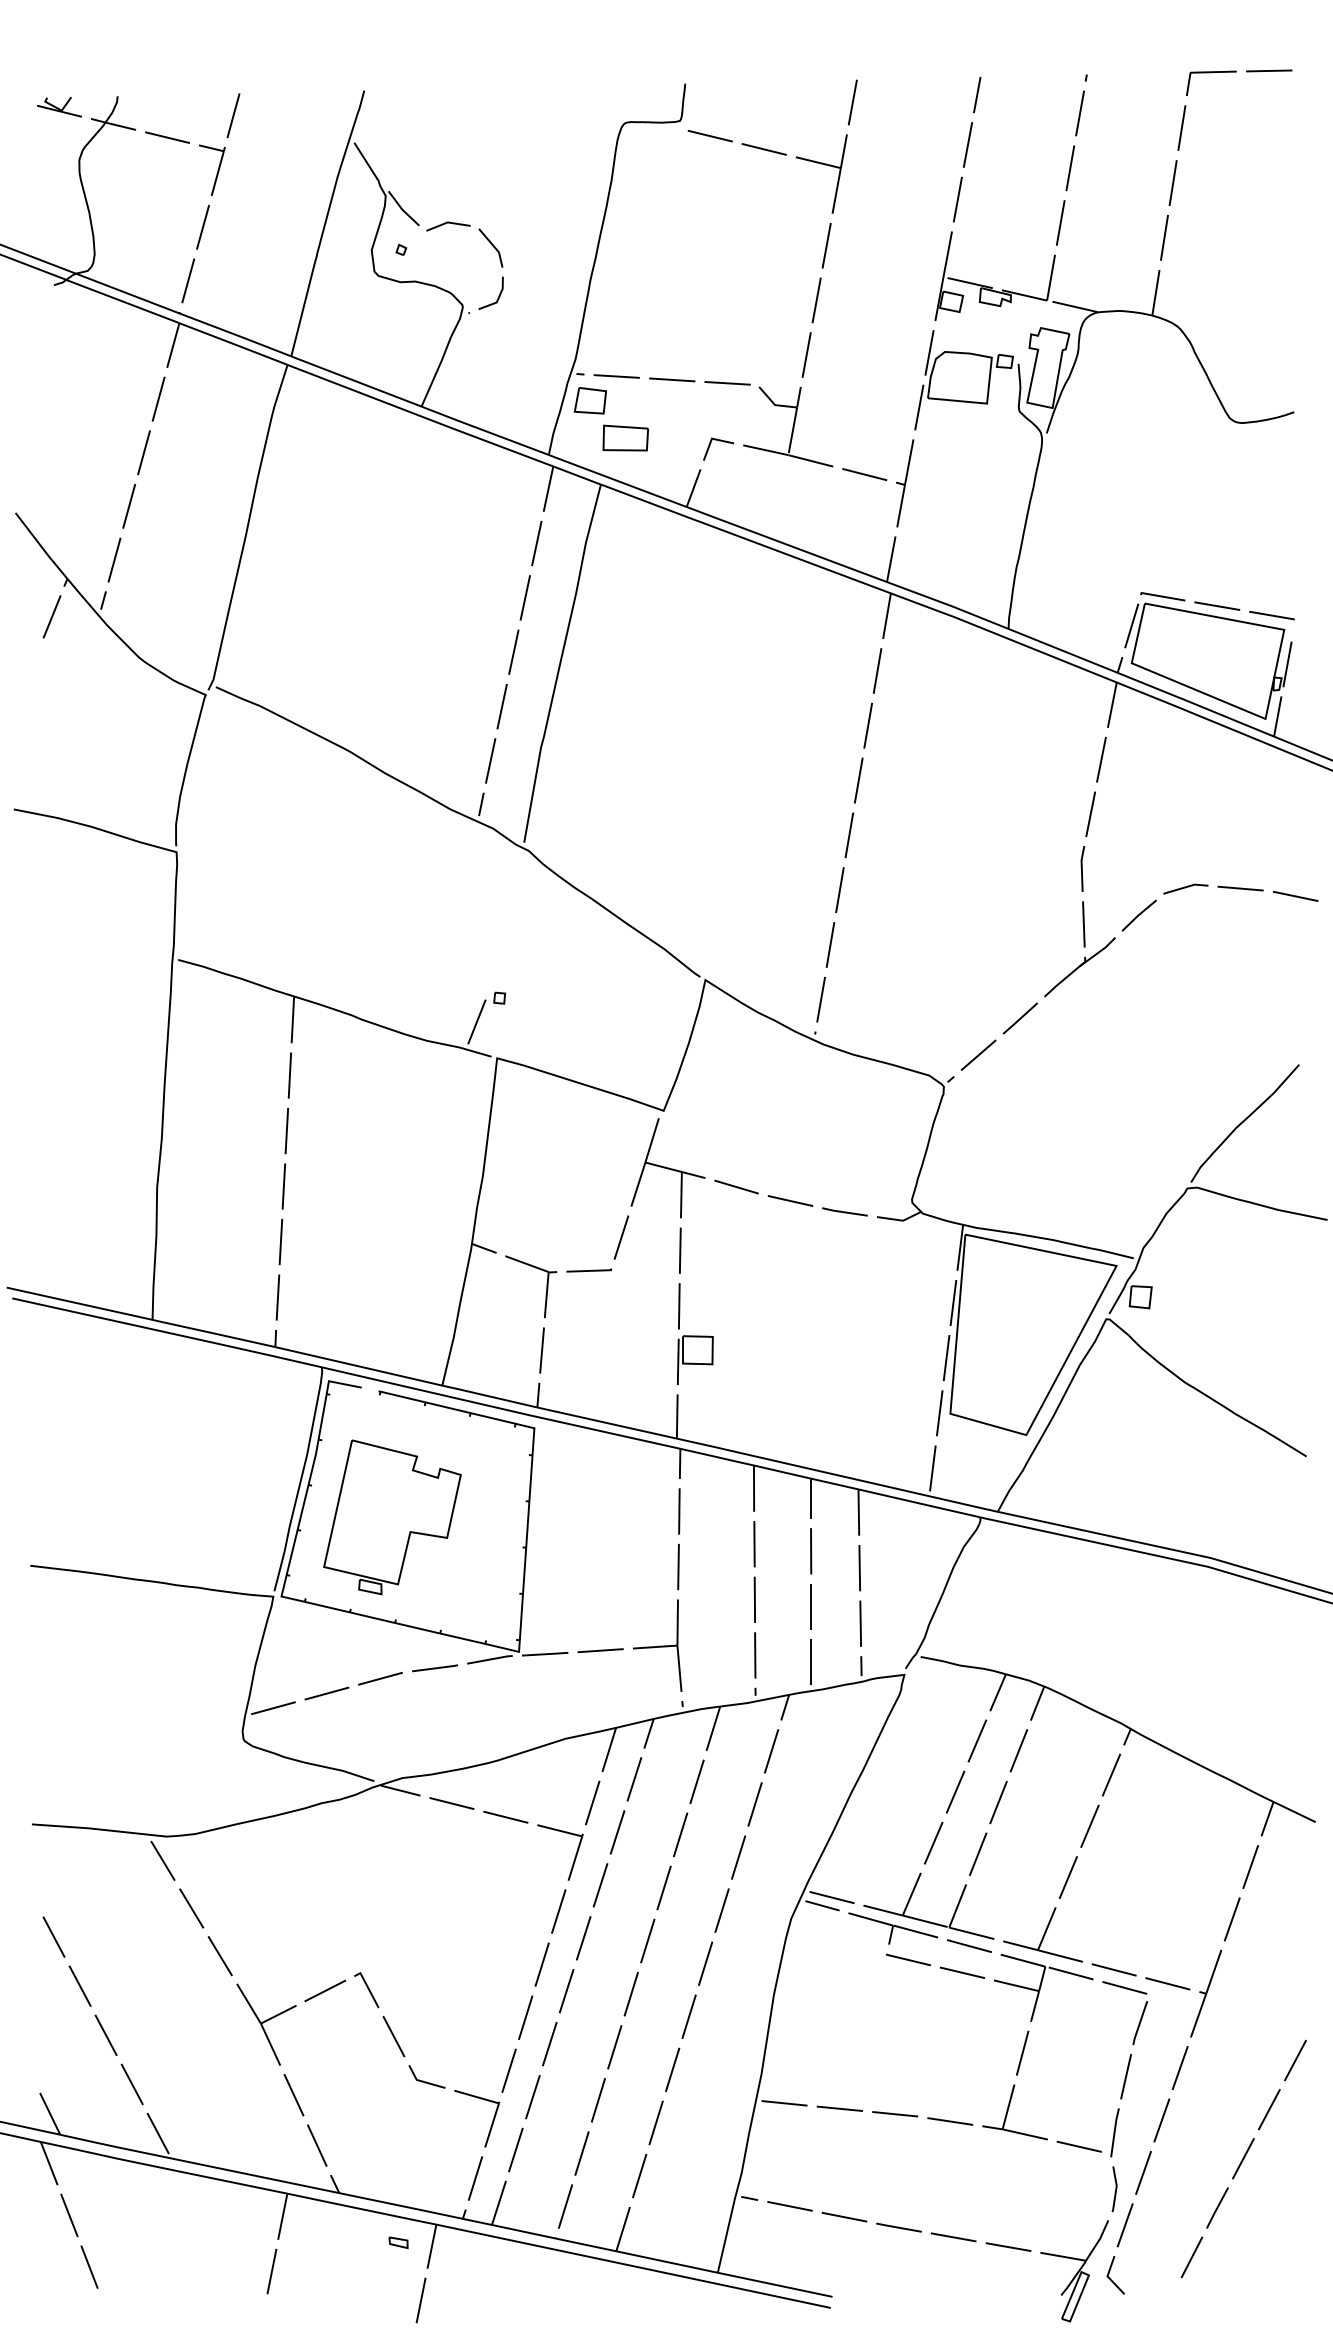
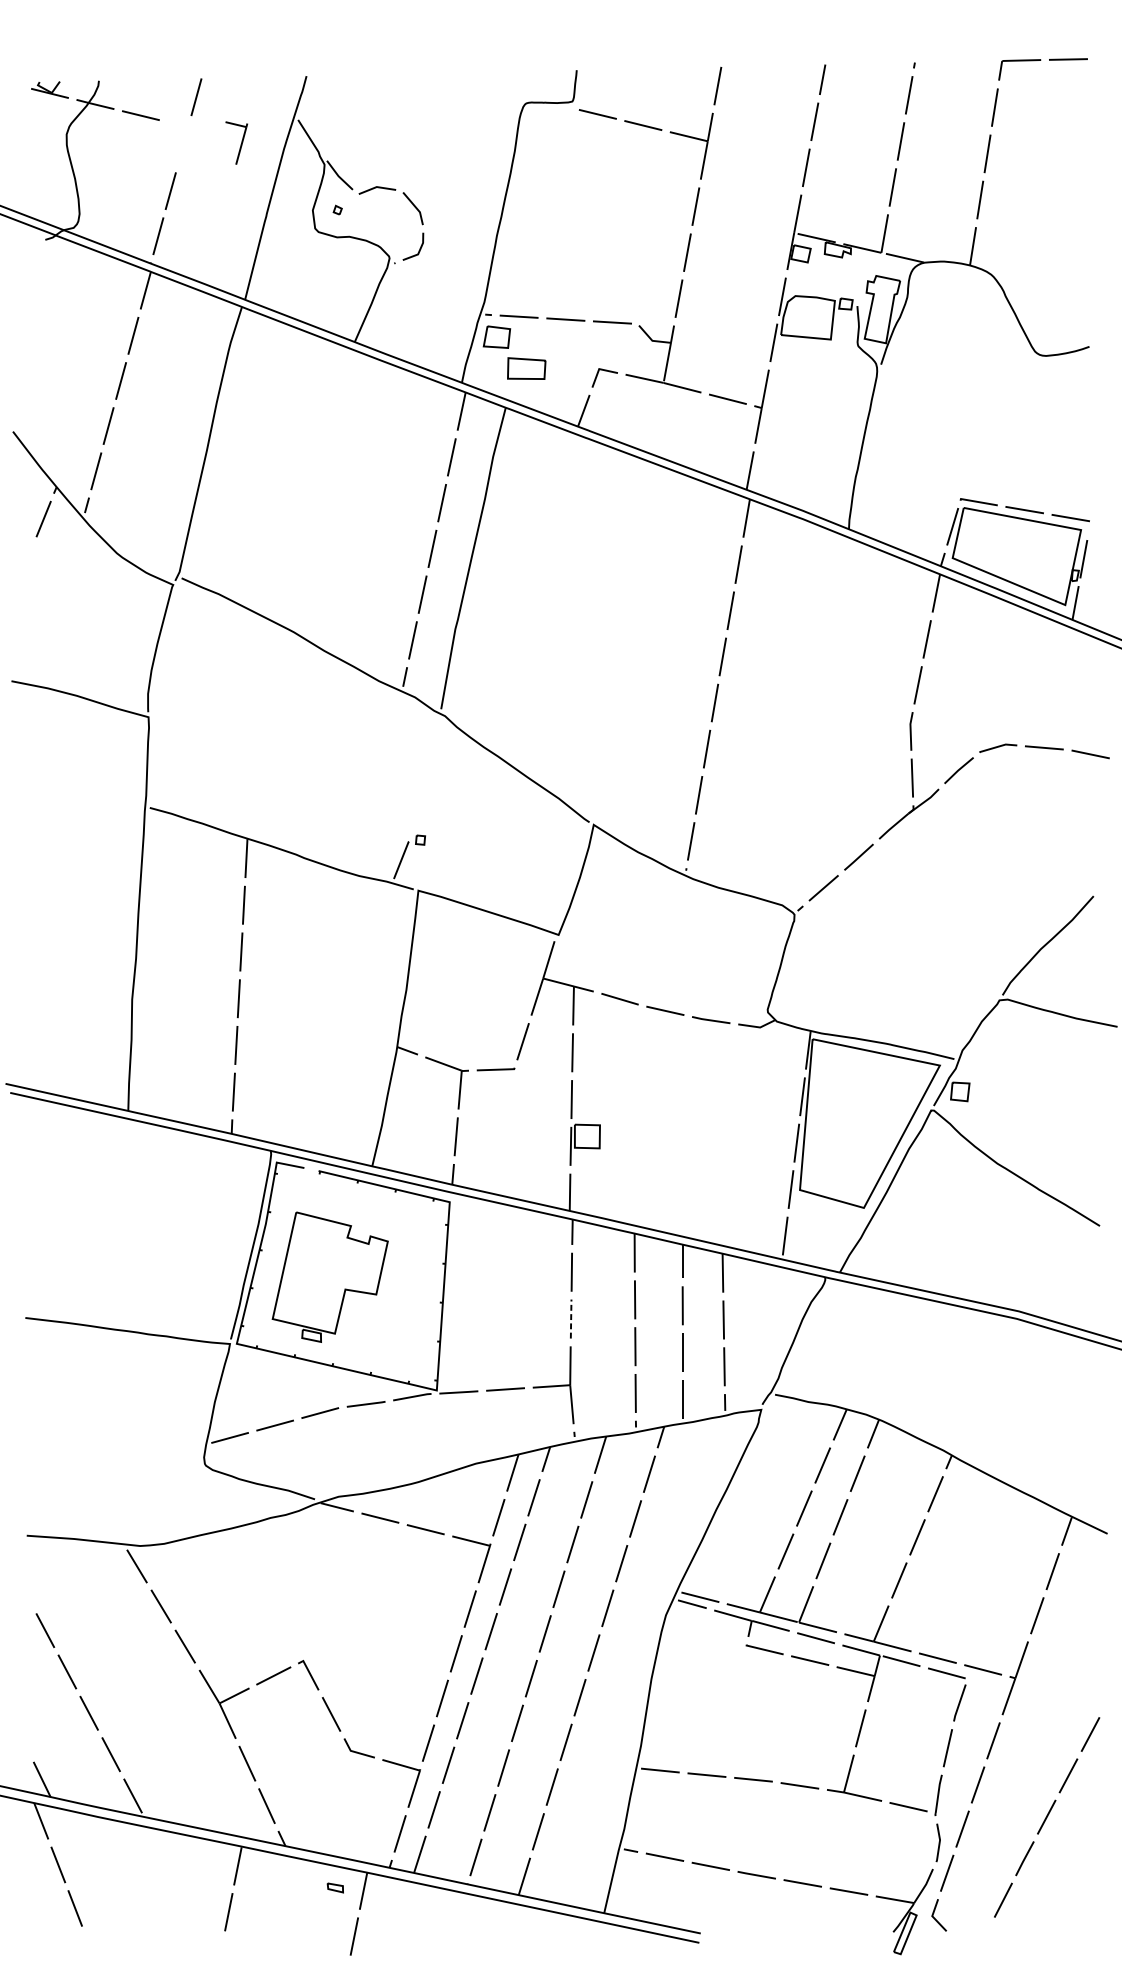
part: (212, 169) -> (236, 142), moved
line: (678, 1566) -> (571, 1318), solid -> dashed

